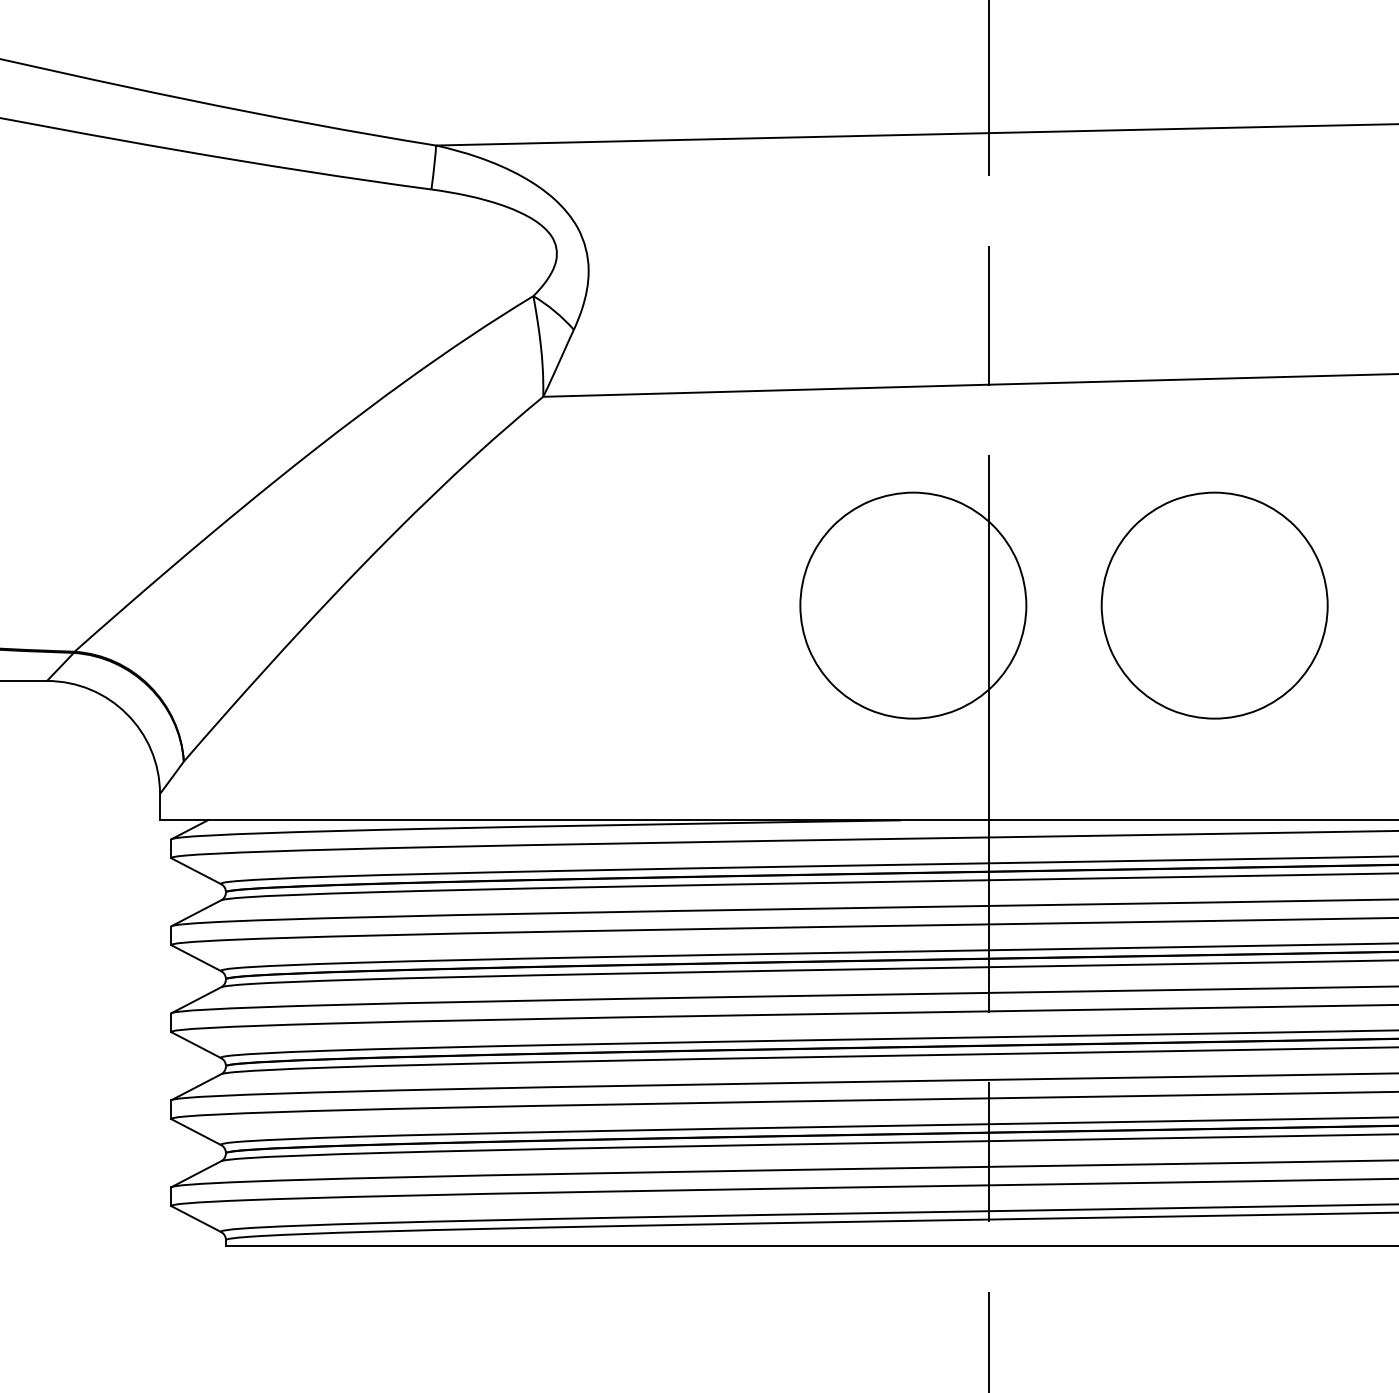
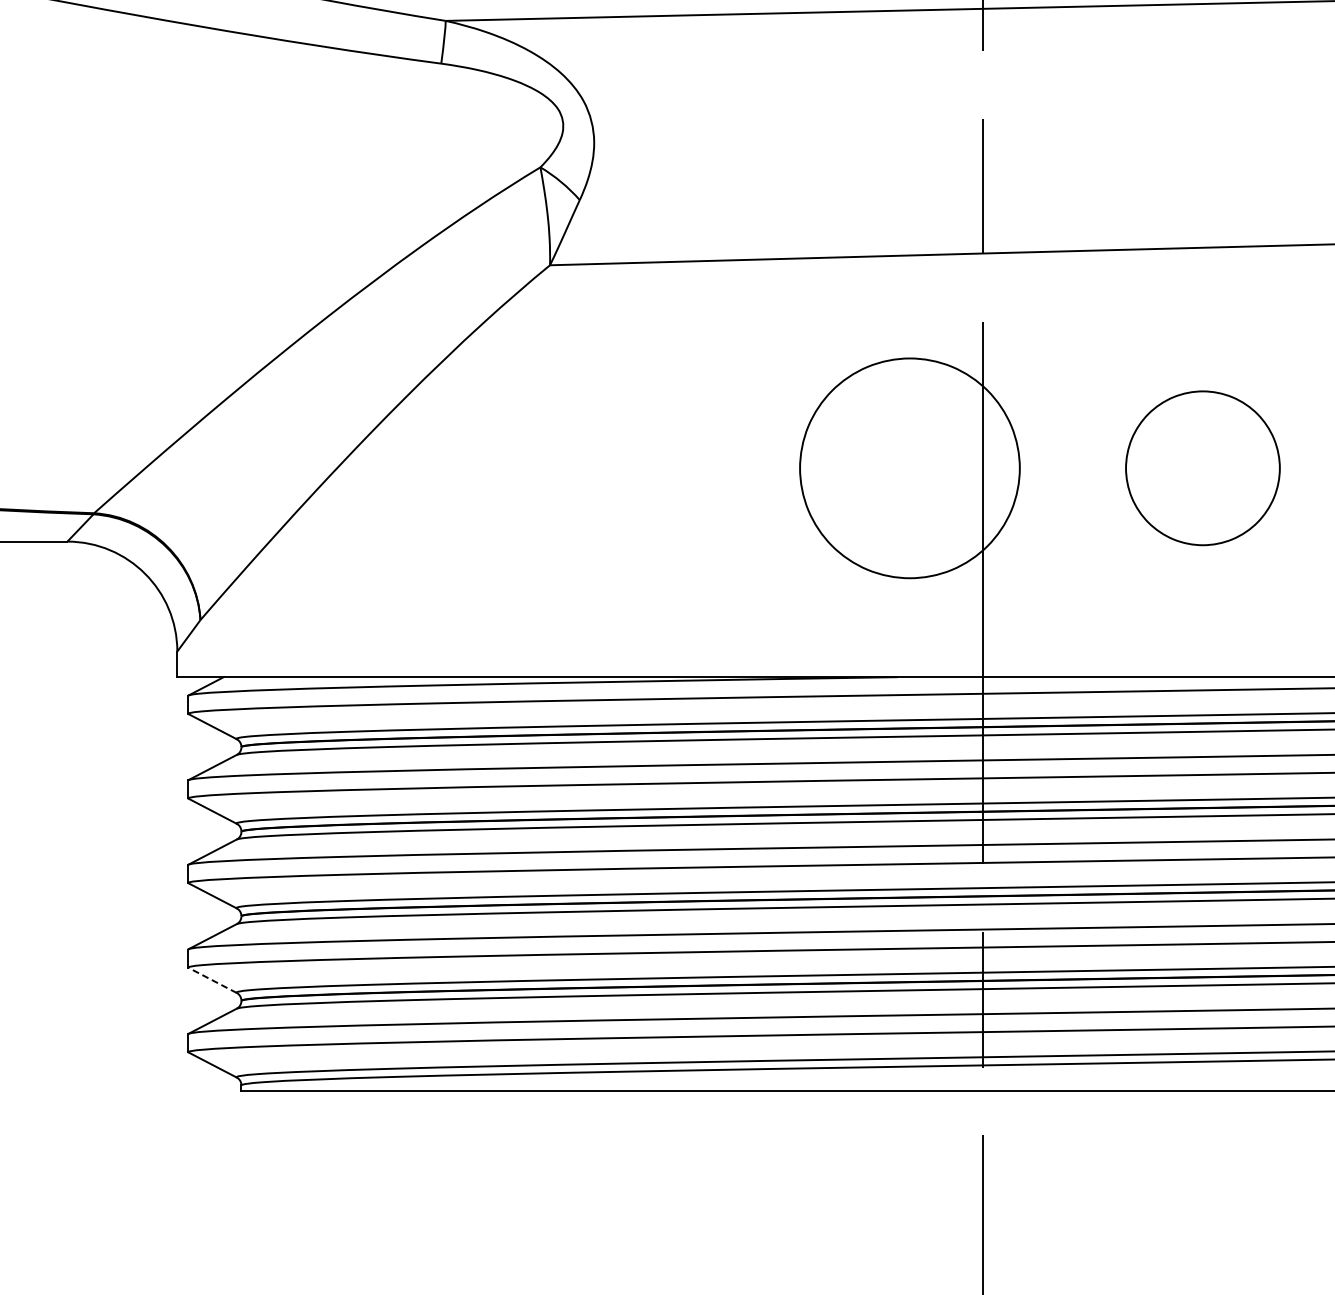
part: (1214, 605) -> (1202, 468), size x0.7
line: (196, 1132) -> (212, 980), solid -> dashed

